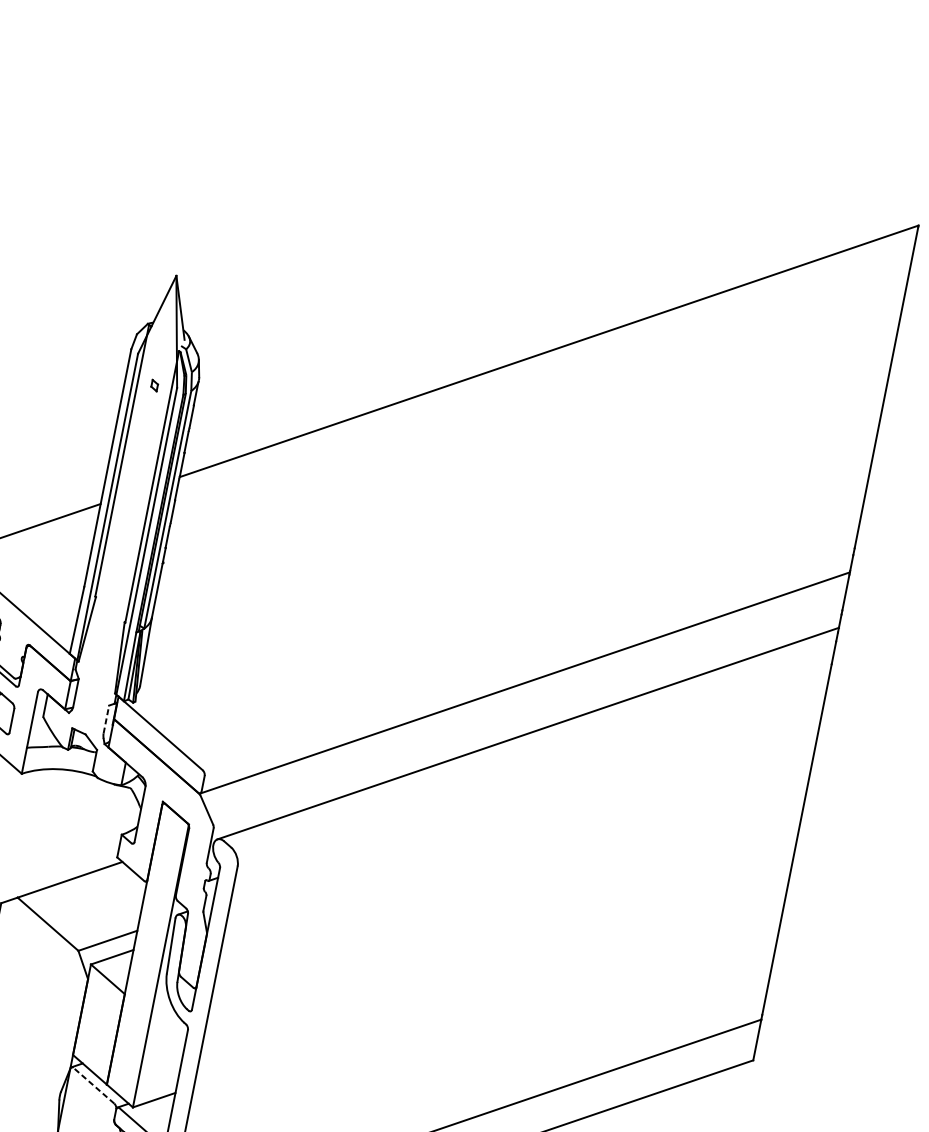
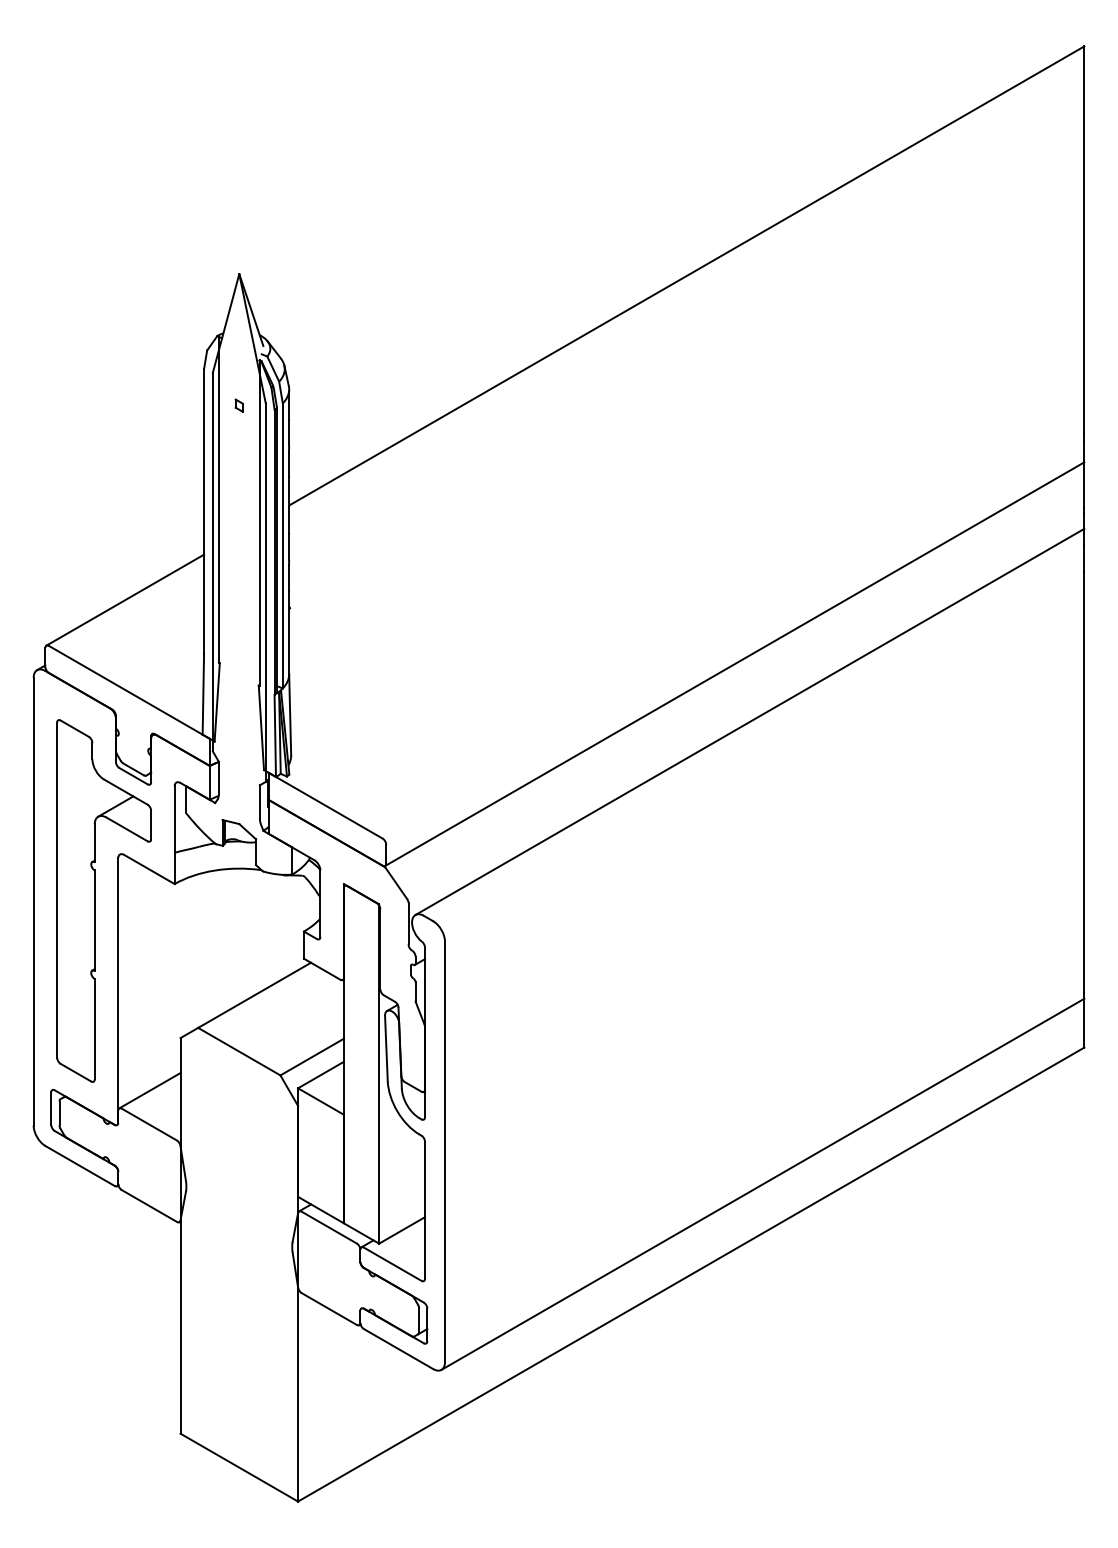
line: (106, 719) -> (259, 802), dashed -> solid
line: (94, 1085) -> (329, 1227), dashed -> solid

